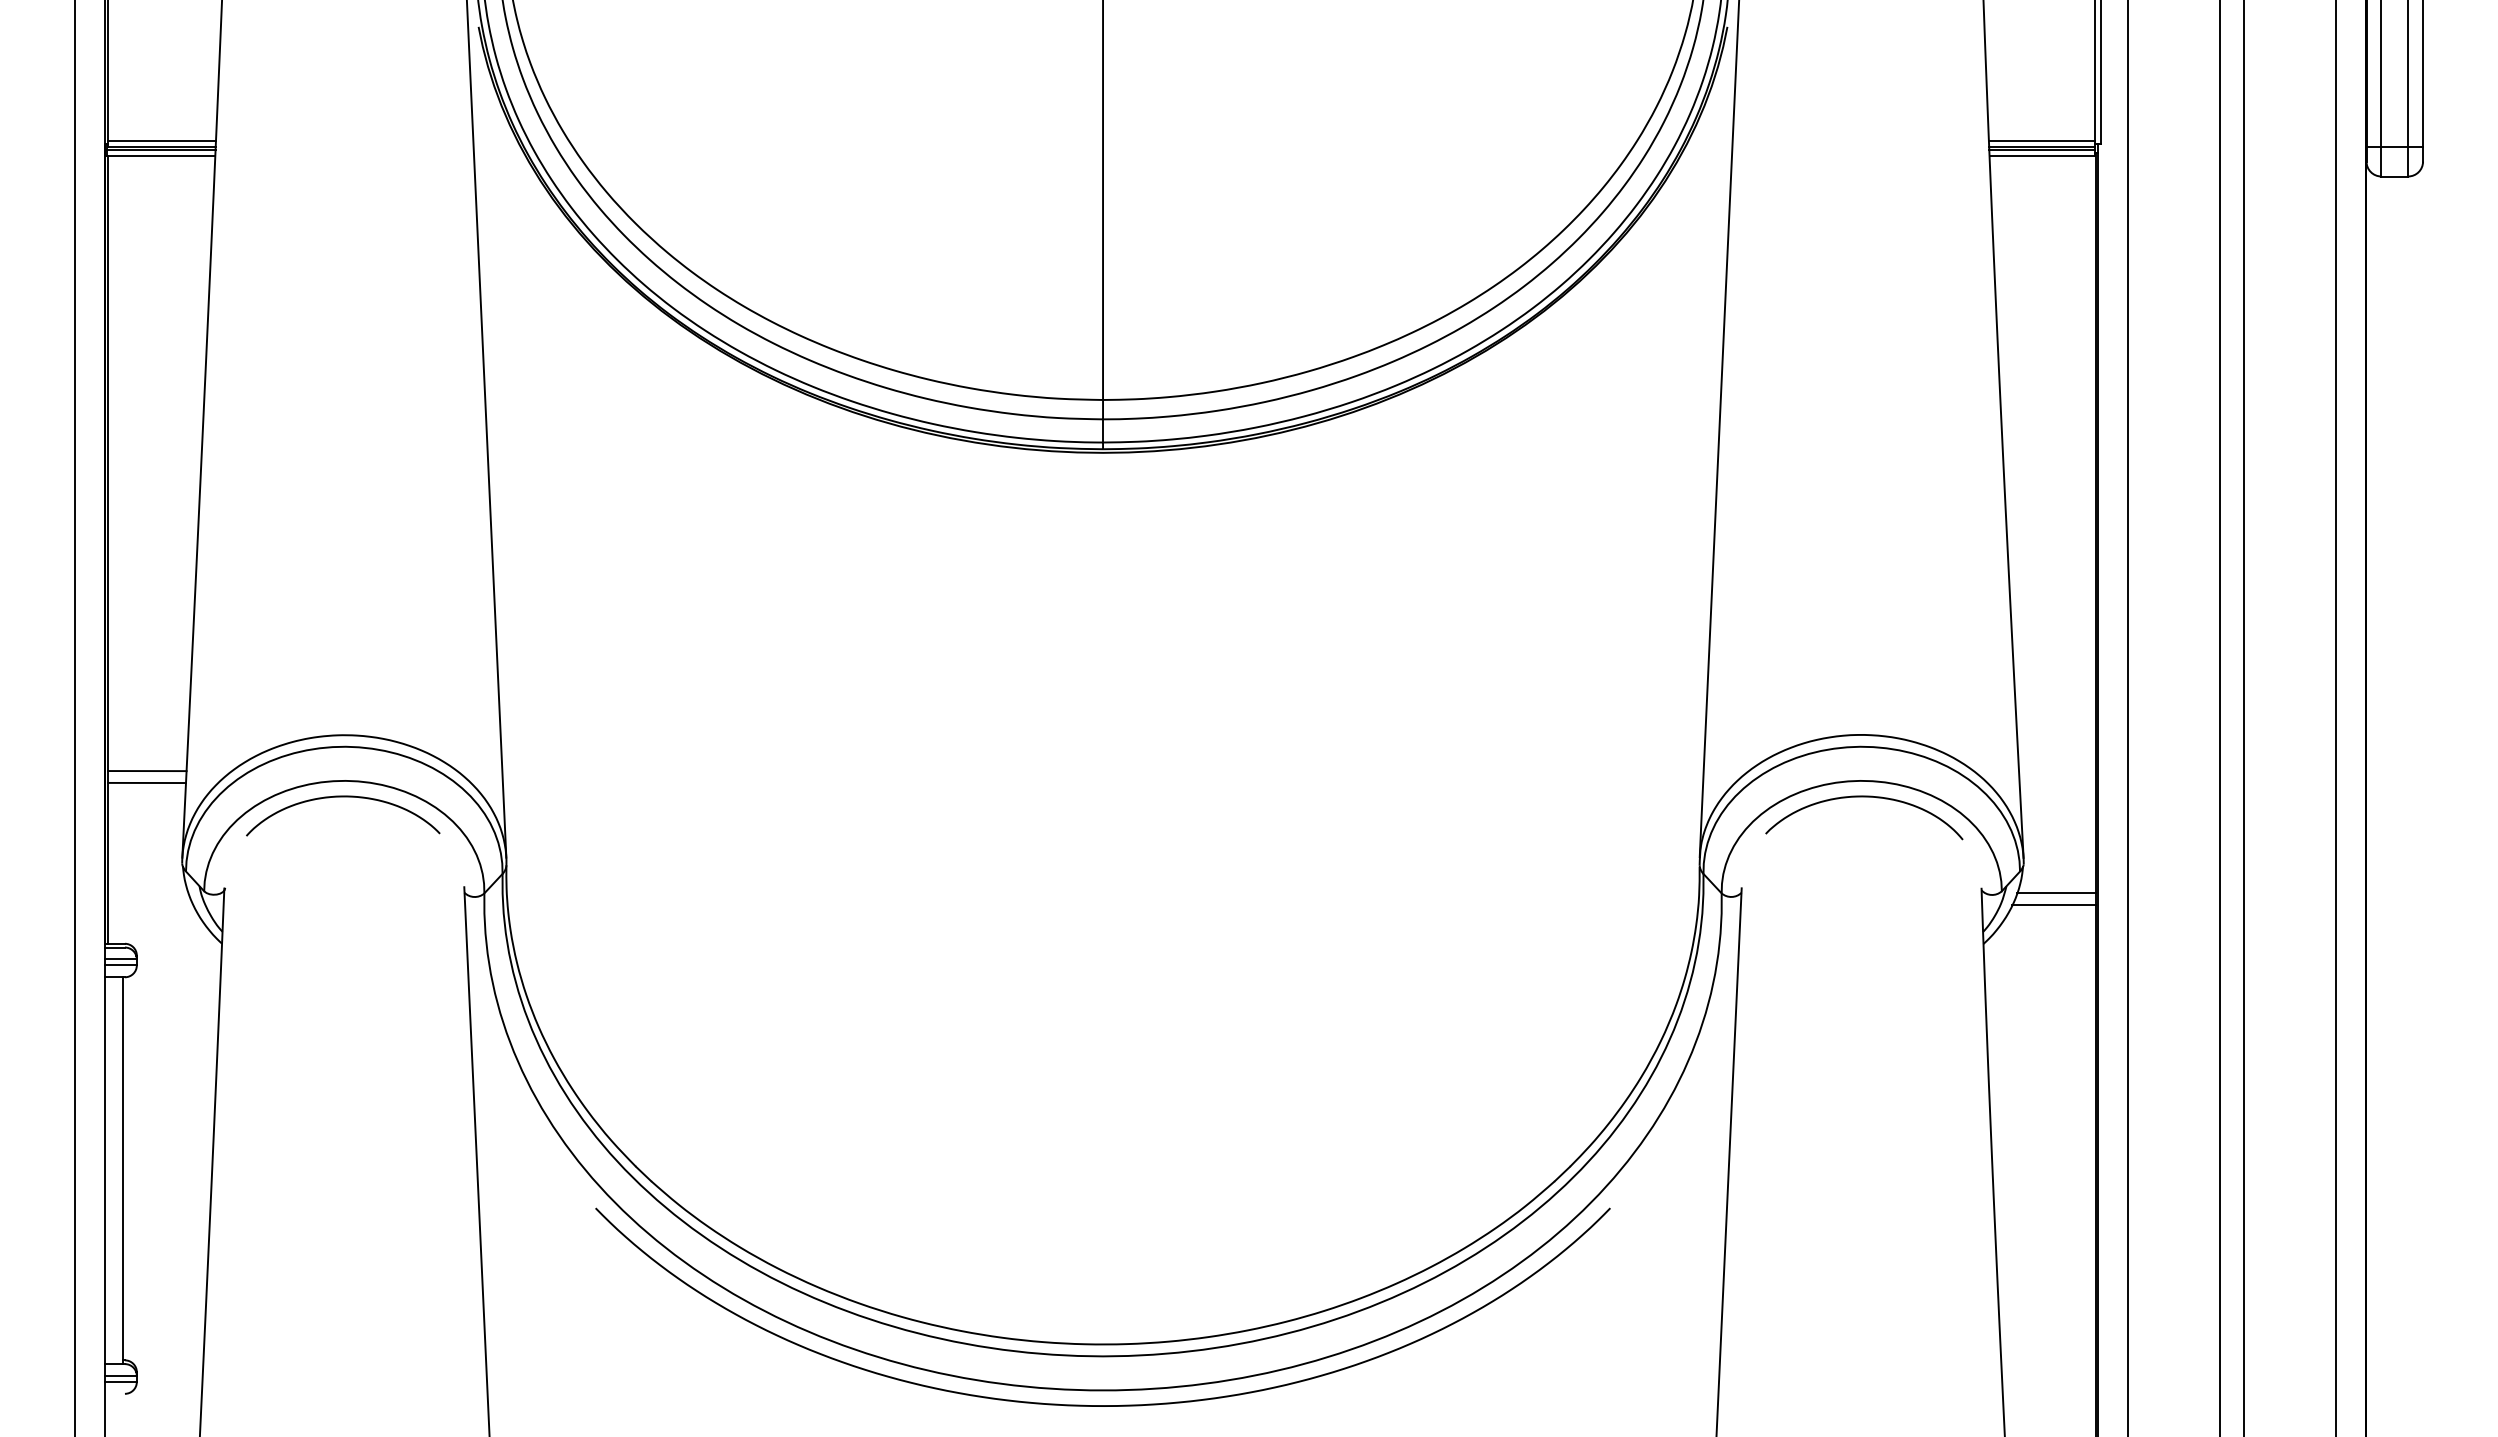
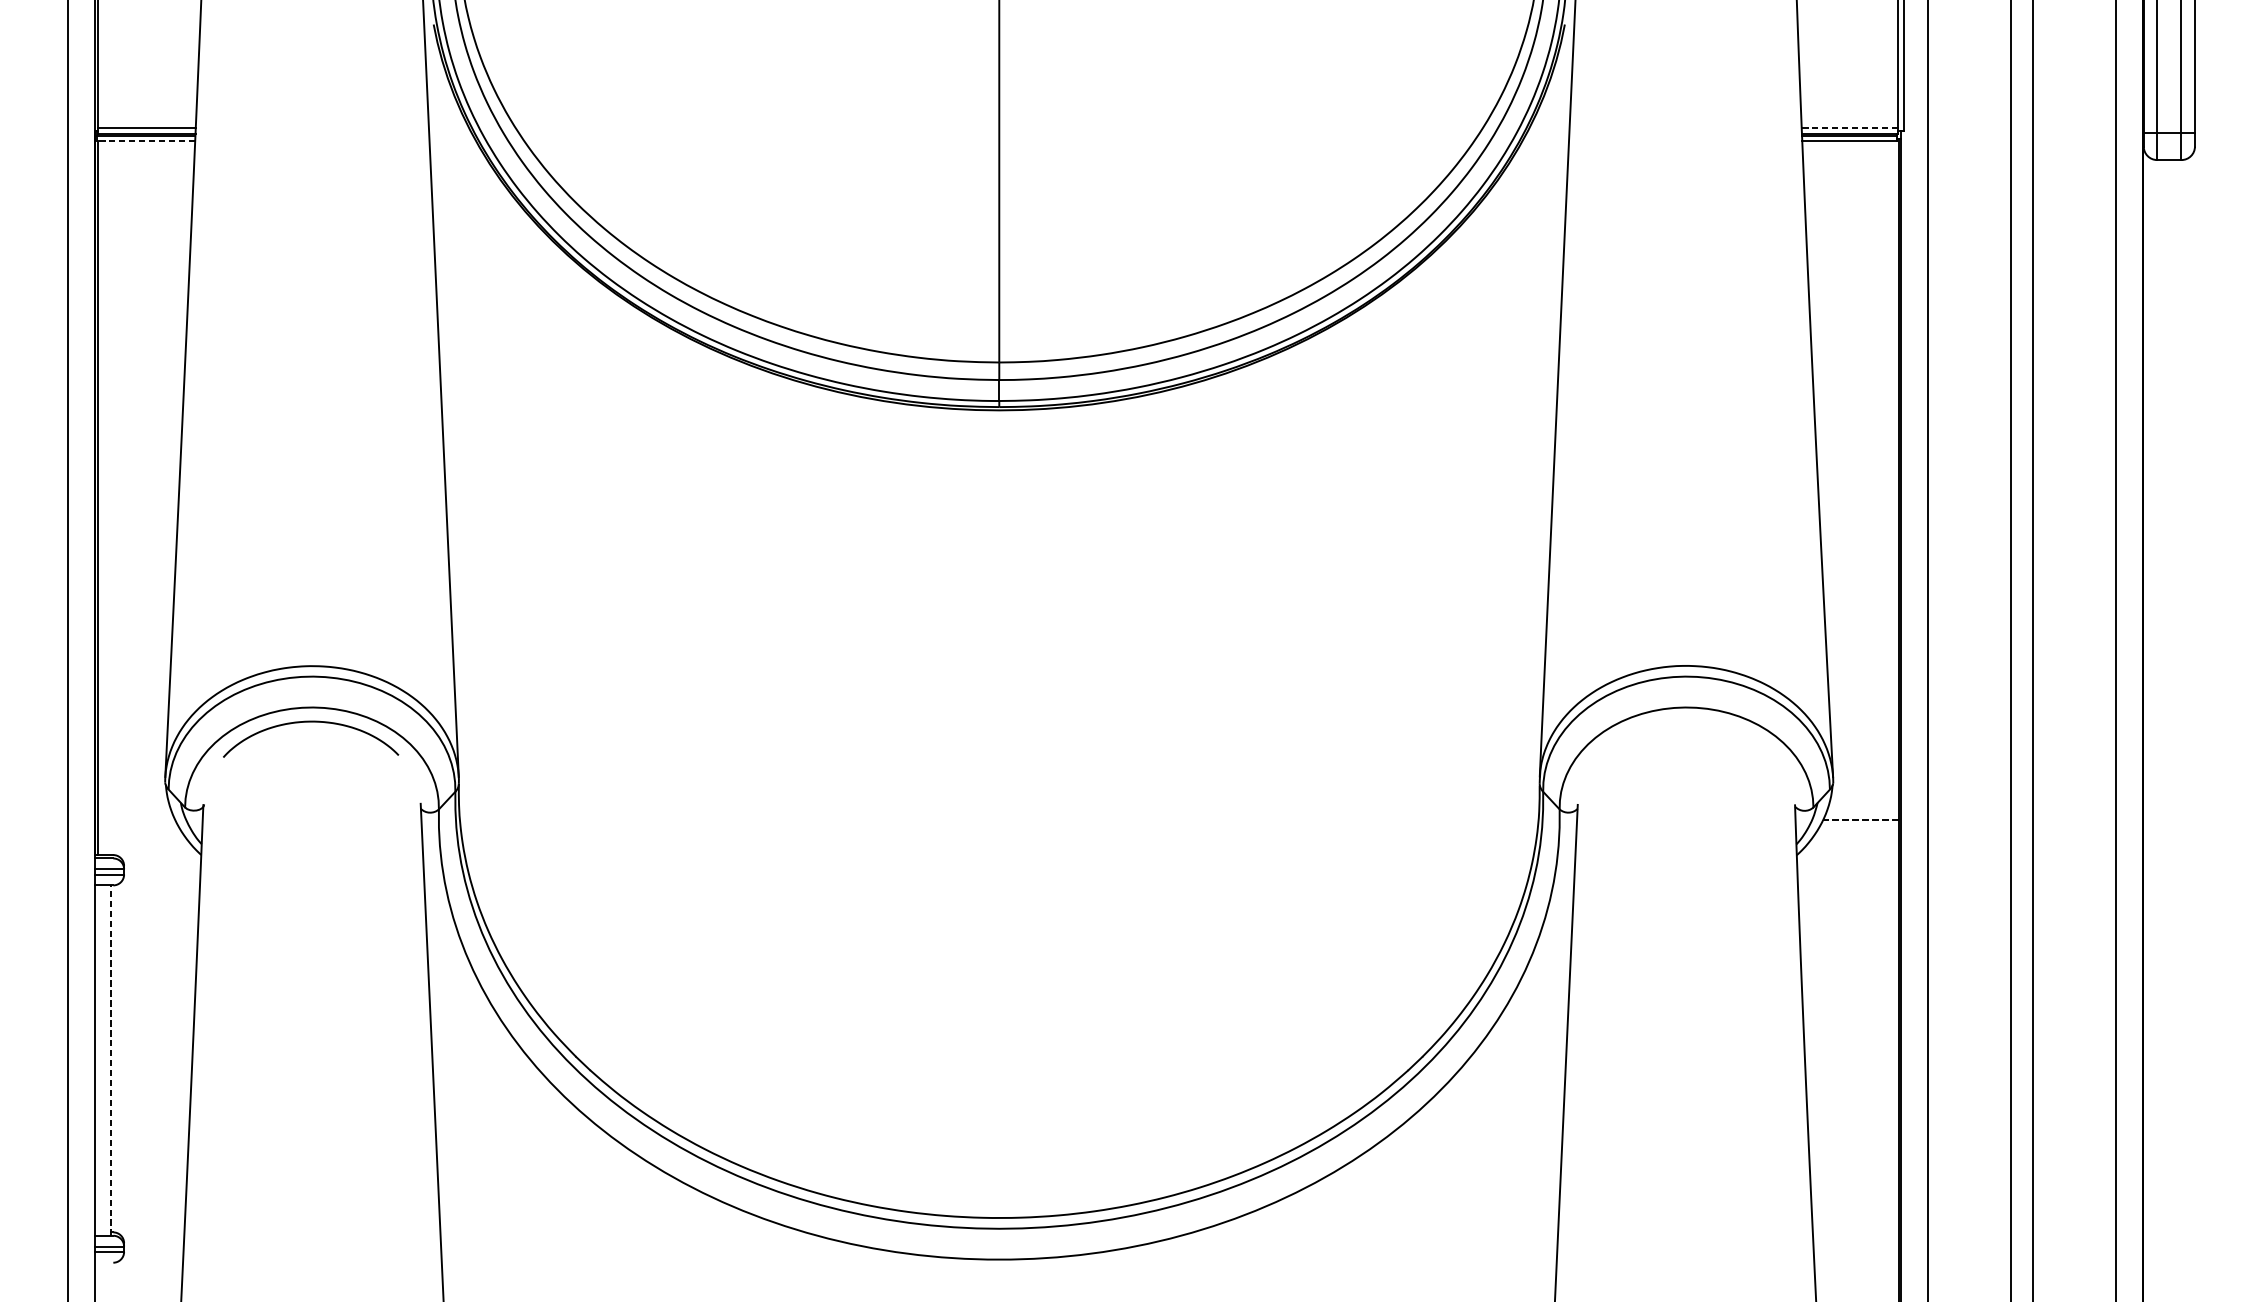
line: (2041, 141) -> (1849, 128), solid -> dashed
line: (160, 155) -> (145, 141), solid -> dashed
line: (147, 771) -> (133, 699), removed
line: (146, 782) -> (132, 708), removed
curve: (1864, 797) -> (1689, 722), removed
line: (2056, 893) -> (1862, 809), removed
line: (2054, 905) -> (1861, 820), solid -> dashed
line: (122, 1170) -> (111, 1060), solid -> dashed
curve: (1102, 1405) -> (998, 1273), removed

